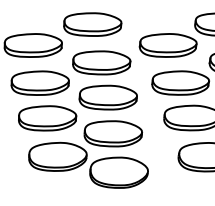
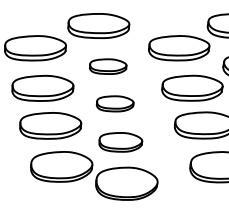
part: (100, 62) -> (107, 66), size x0.6
part: (107, 97) -> (114, 103), size x0.6
part: (113, 133) -> (120, 142), size x0.7

